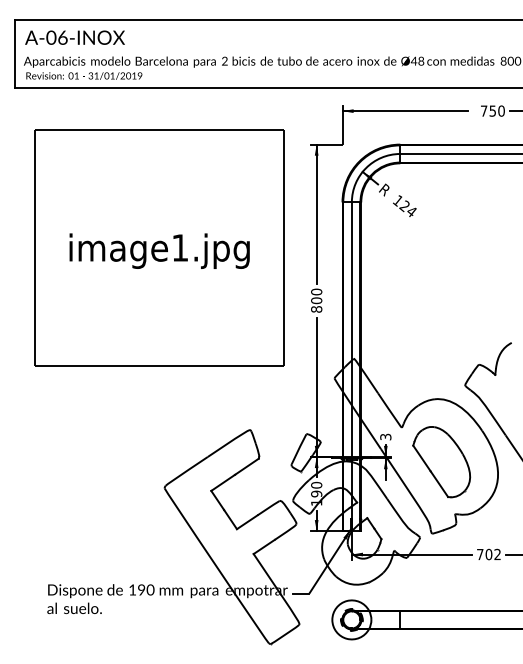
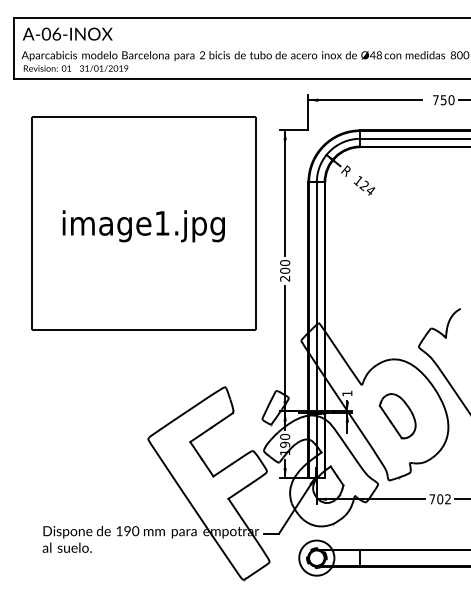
text: (316, 309) -> (285, 278), 800 -> 200
text: (385, 436) -> (347, 393), 3 -> 1
part: (441, 462) -> (397, 416), size x0.7

